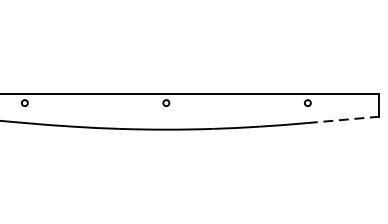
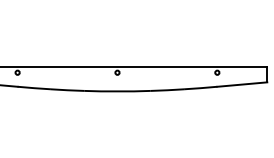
line: (343, 119) -> (242, 84), dashed -> solid

